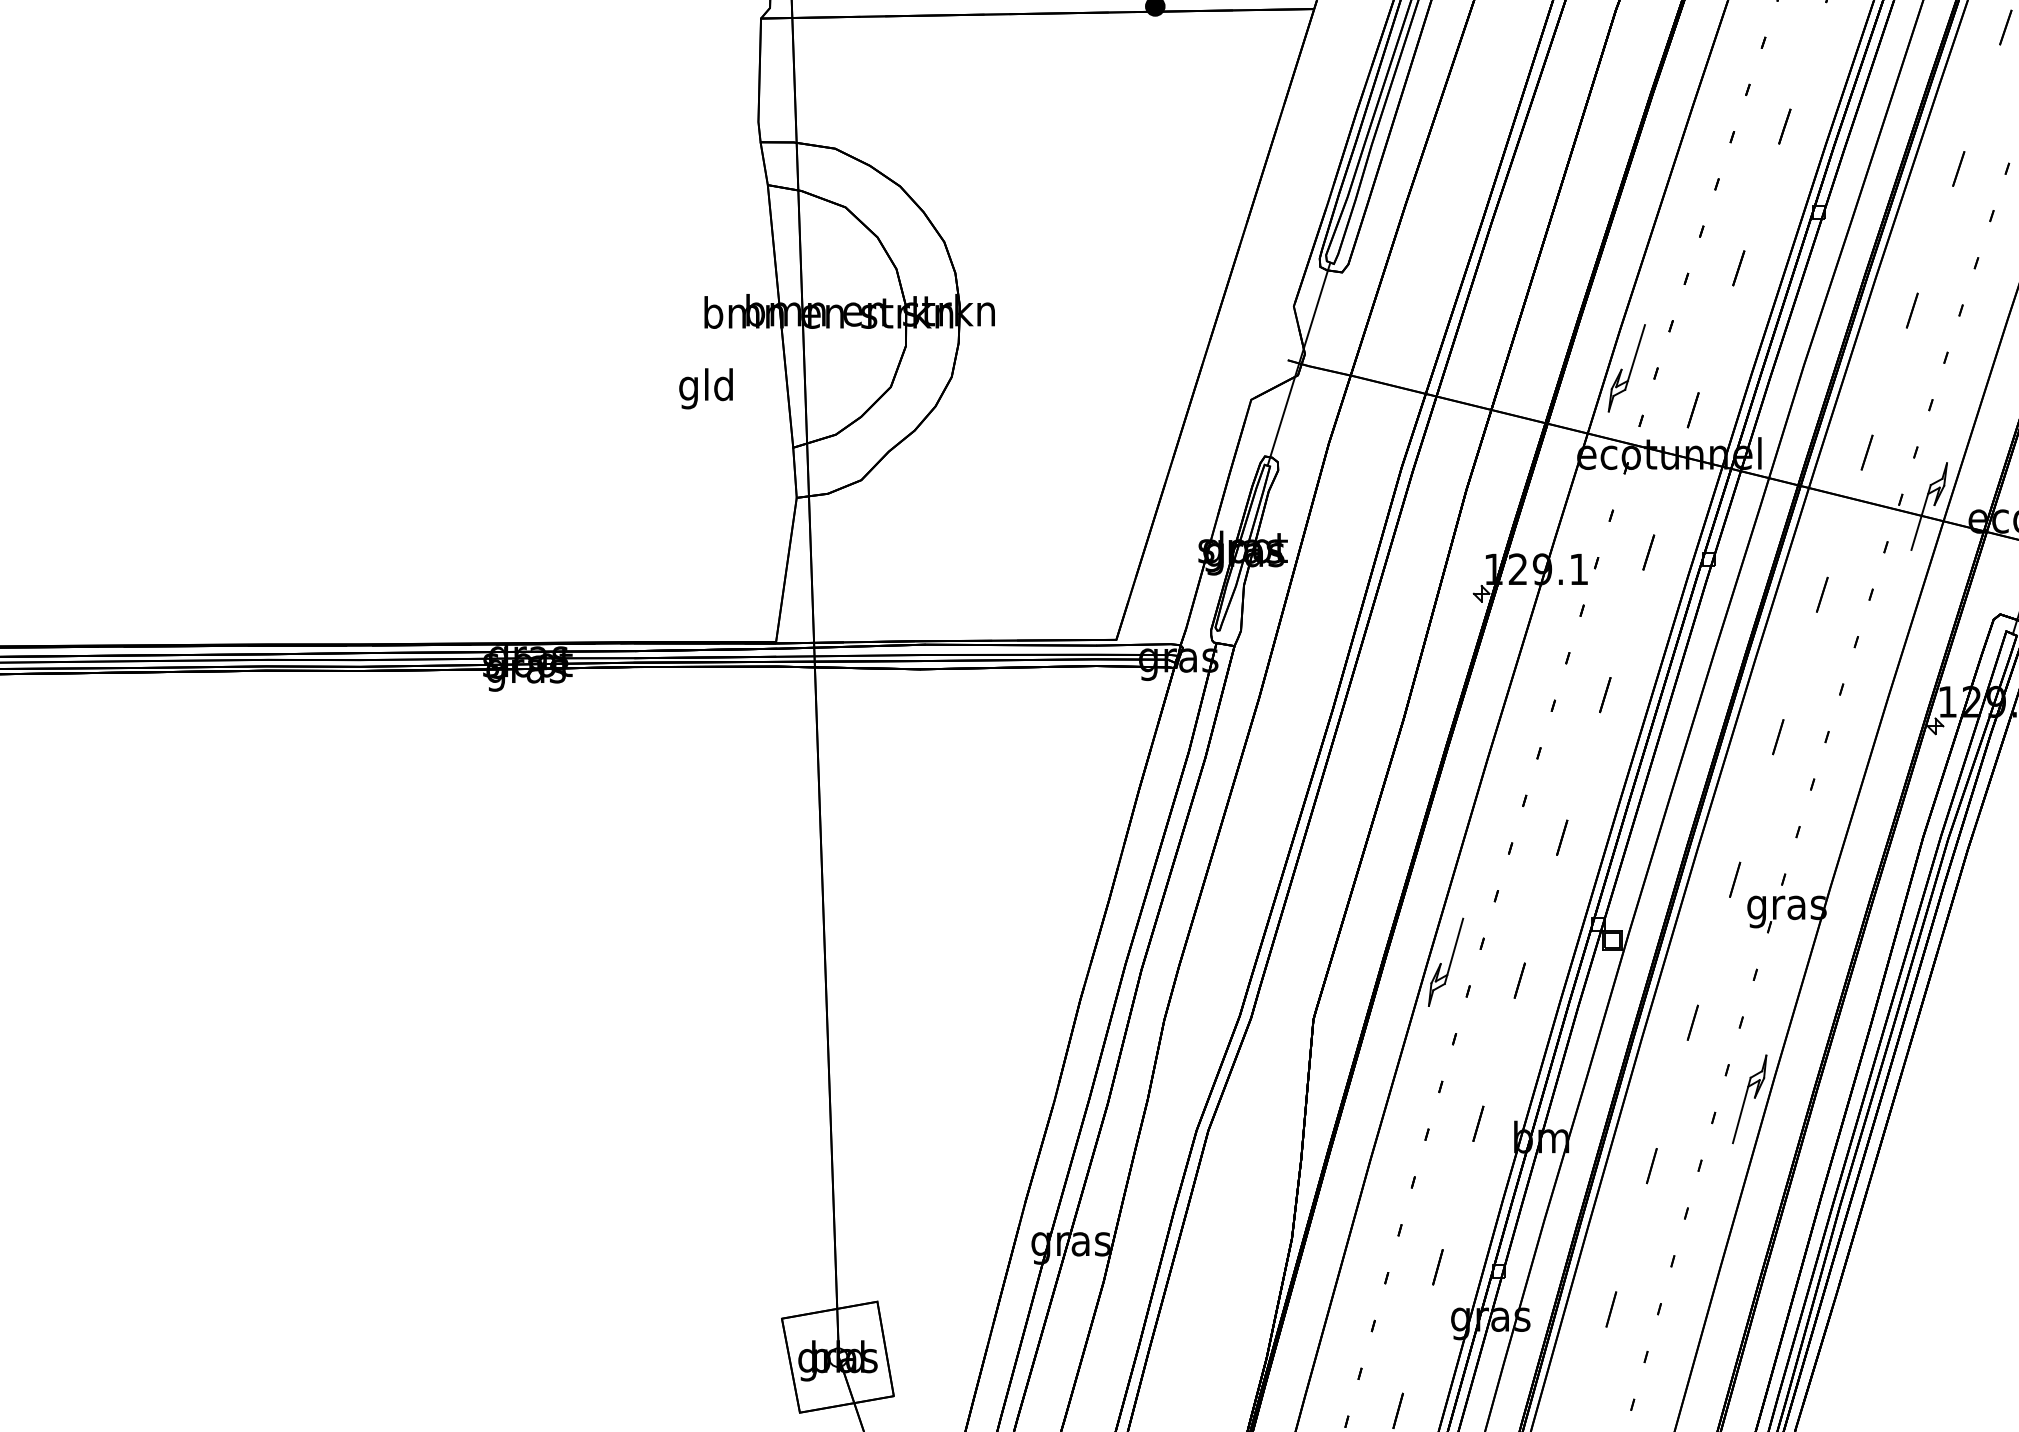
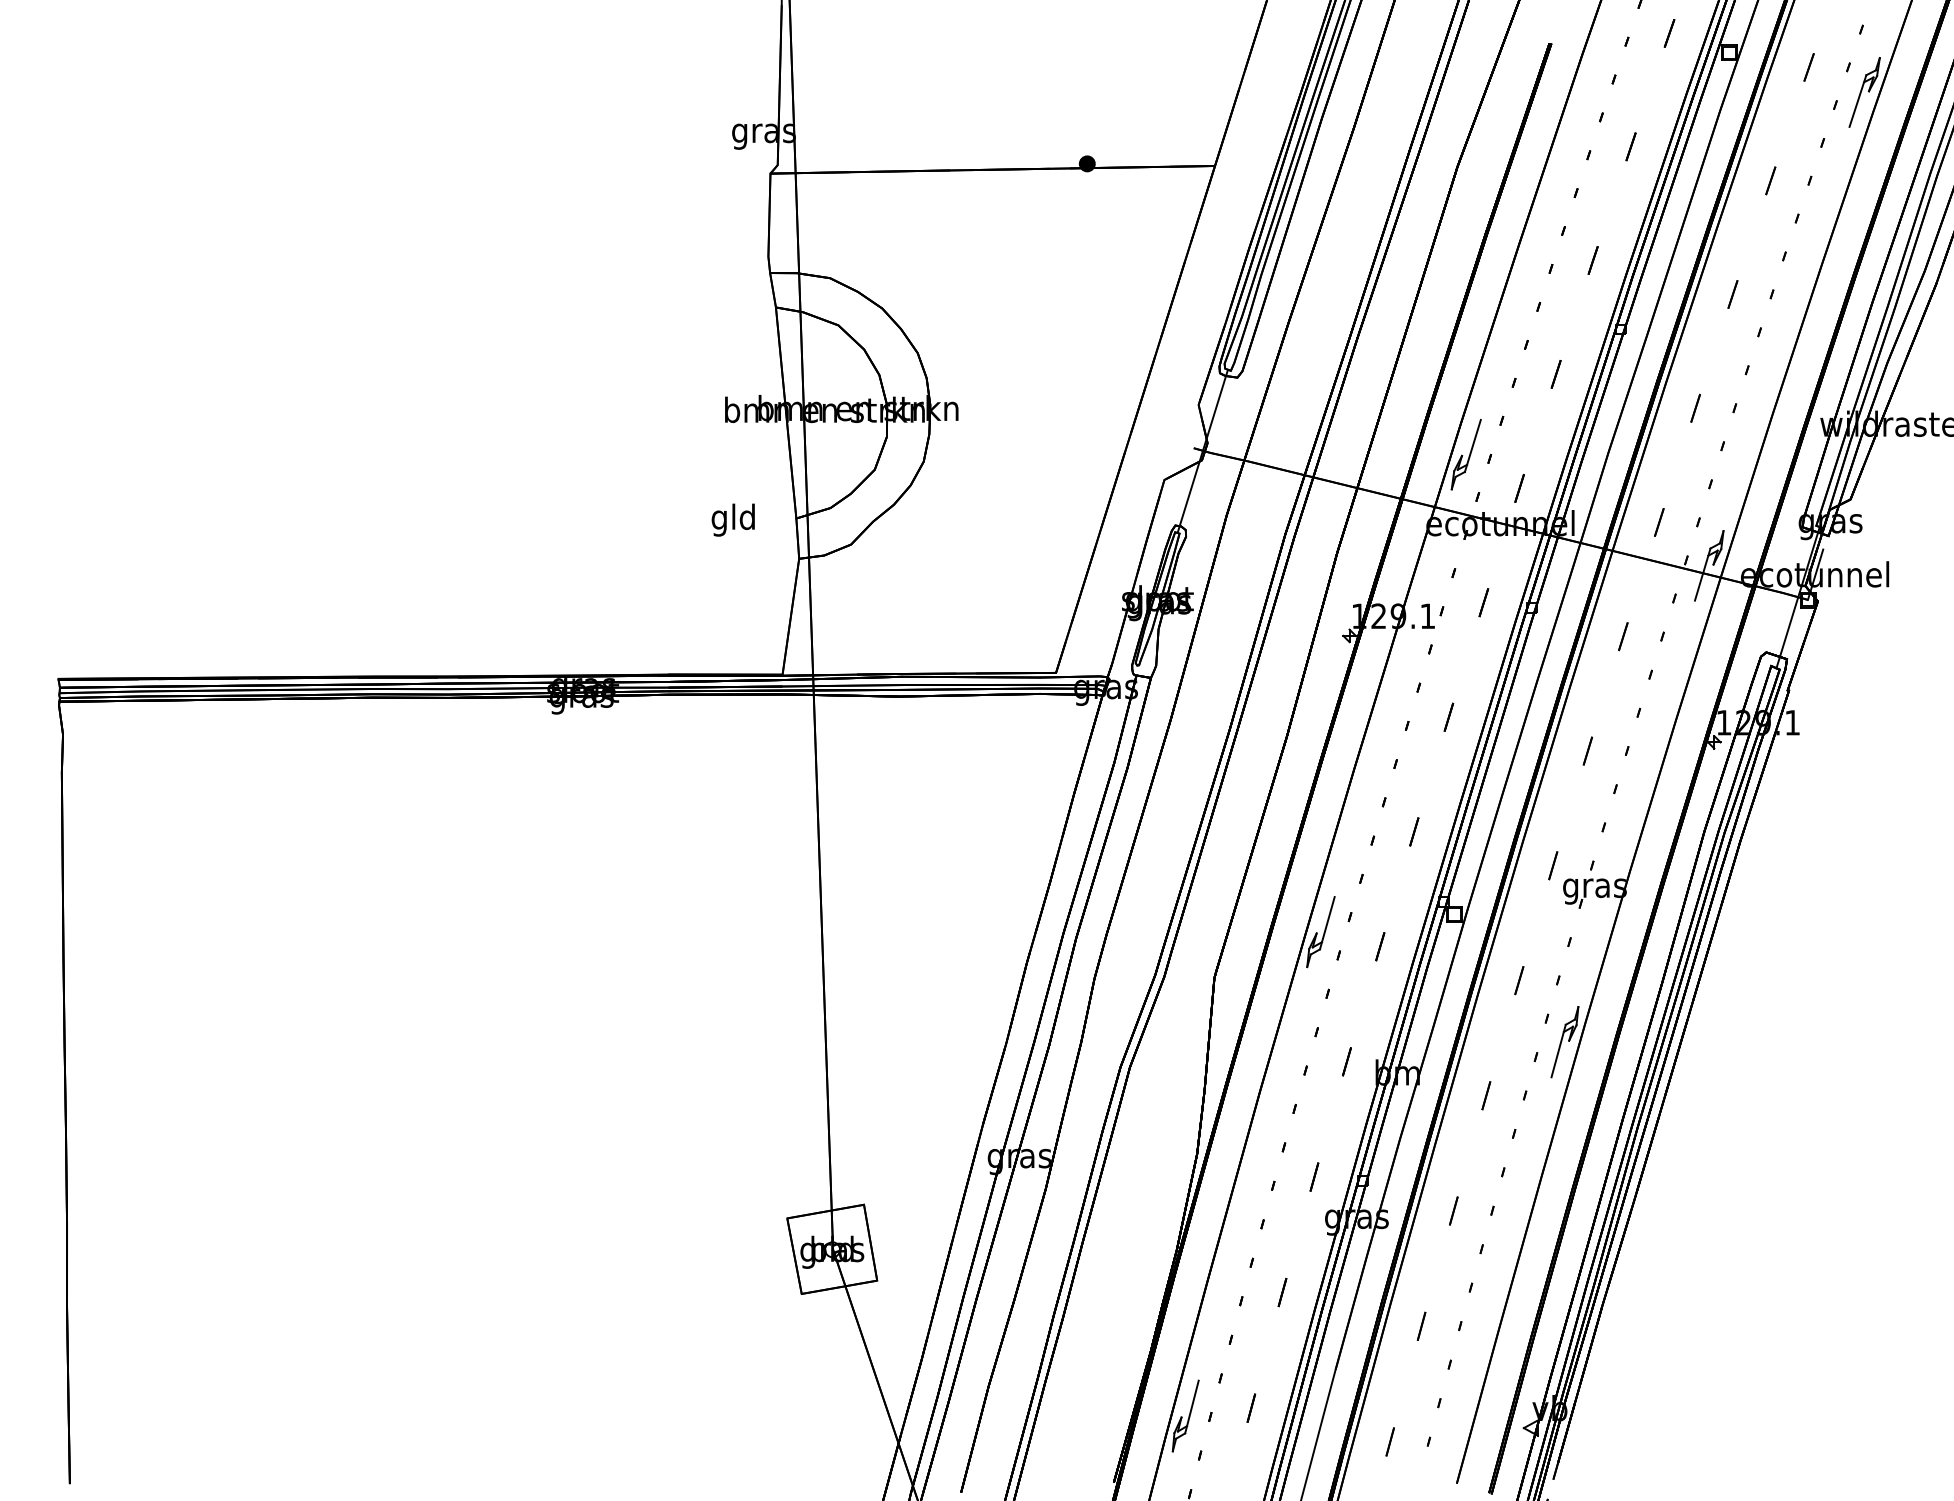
text: (705, 387) -> (732, 519), moved

